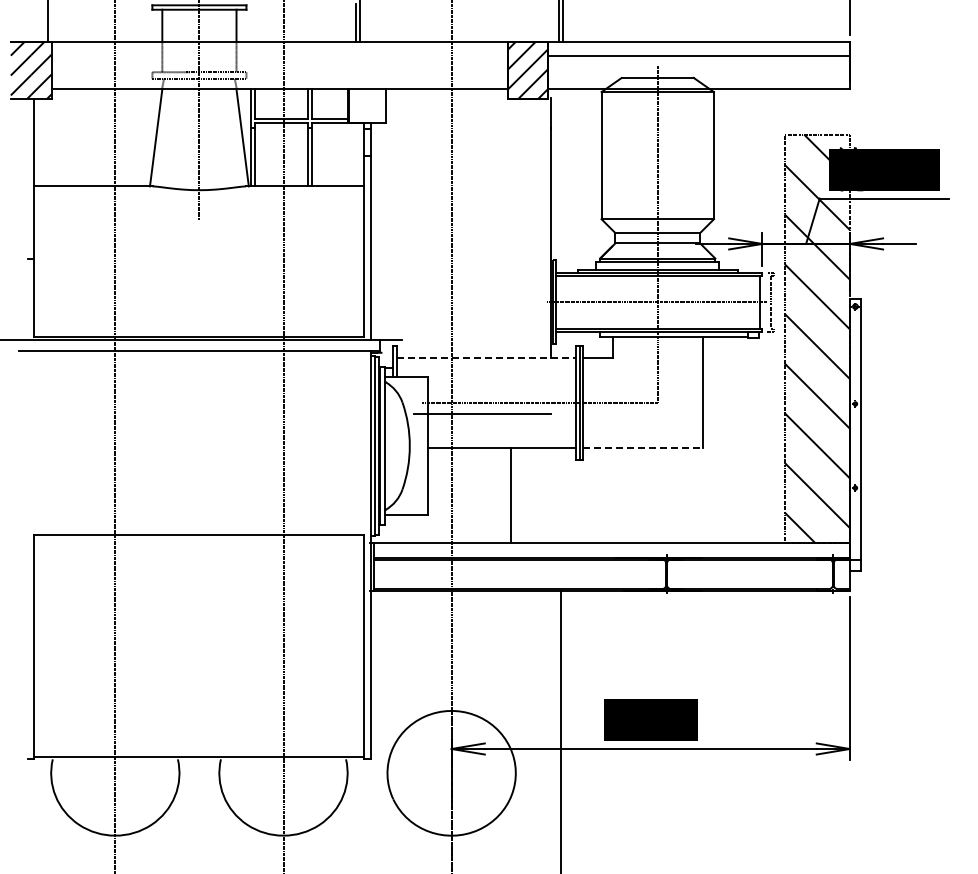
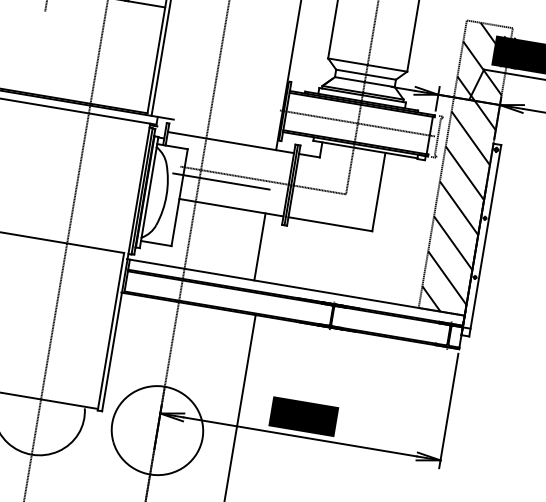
line: (486, 358) -> (230, 142), dashed -> solid
line: (642, 447) -> (330, 223), dashed -> solid
line: (510, 495) -> (259, 246), moved

